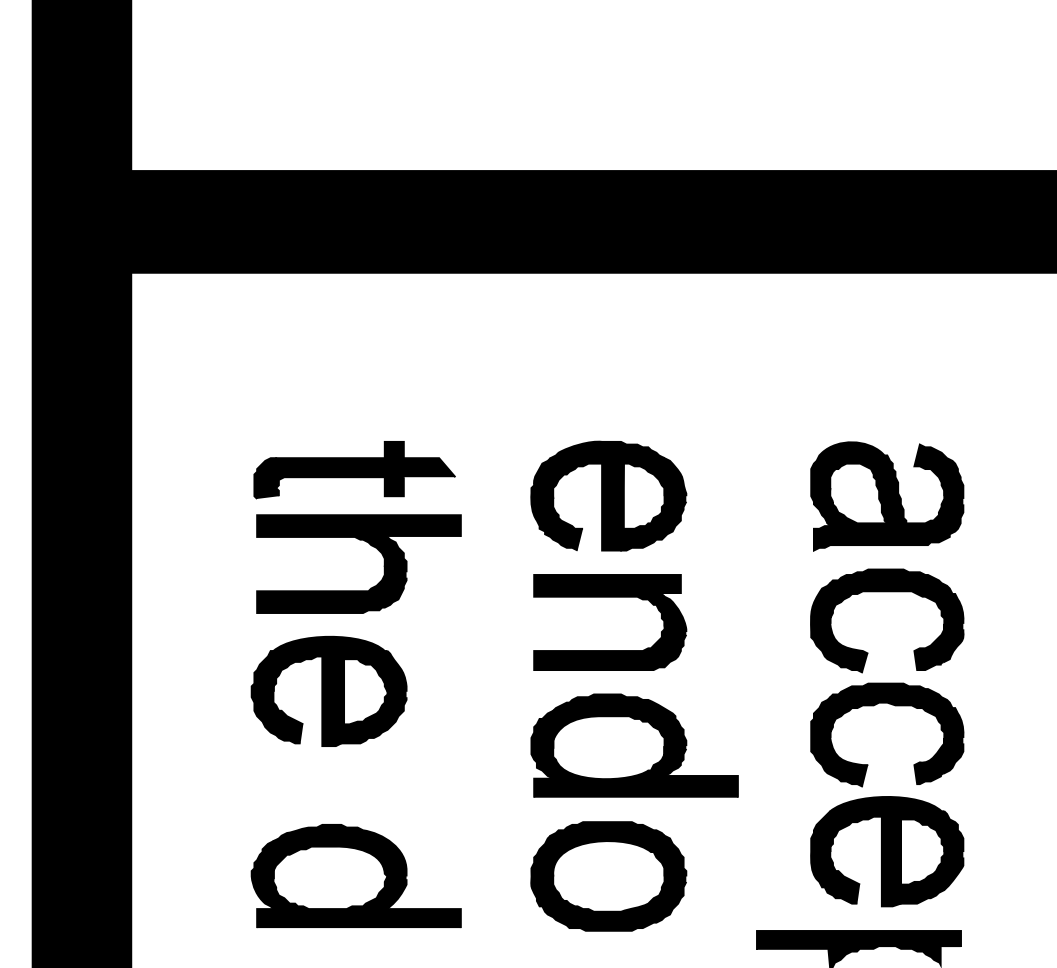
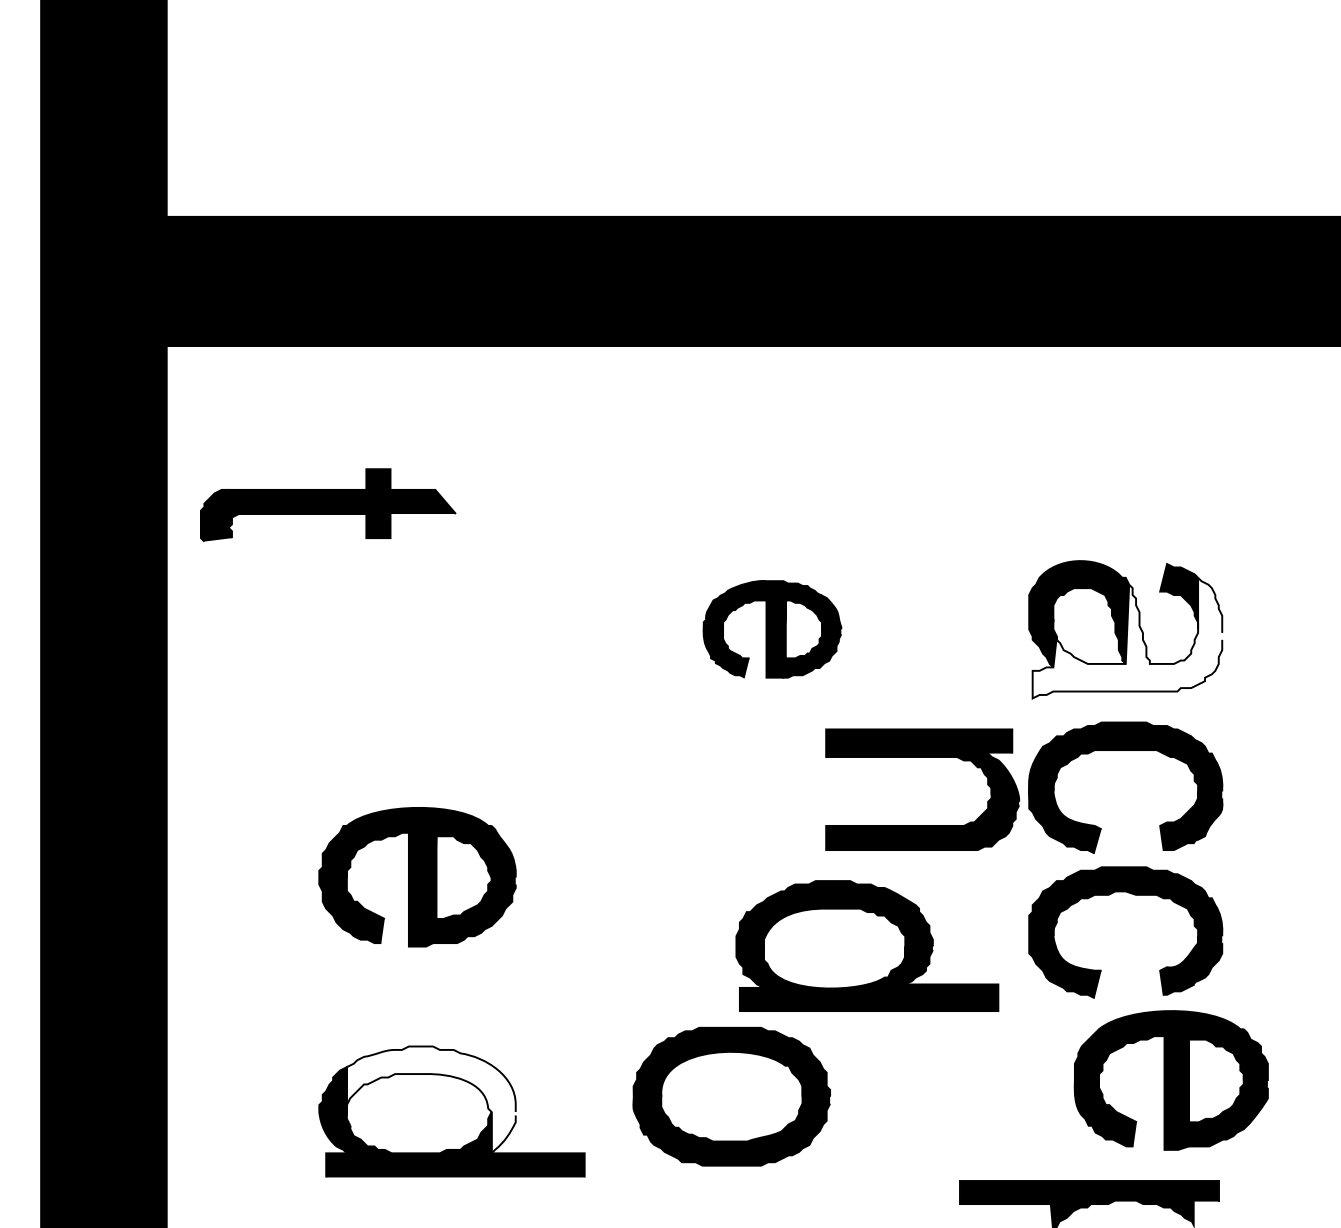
part: (354, 470) -> (327, 505), moved
part: (608, 495) -> (772, 628), size x0.7
fill: (888, 502) -> (1127, 637), removed
part: (371, 546) -> (471, 693), removed
part: (610, 597) -> (922, 758), moved
part: (634, 745) -> (867, 945), moved
part: (887, 851) -> (1171, 1080), moved
fill: (339, 866) -> (430, 1099), removed
part: (608, 876) -> (731, 1096), moved

